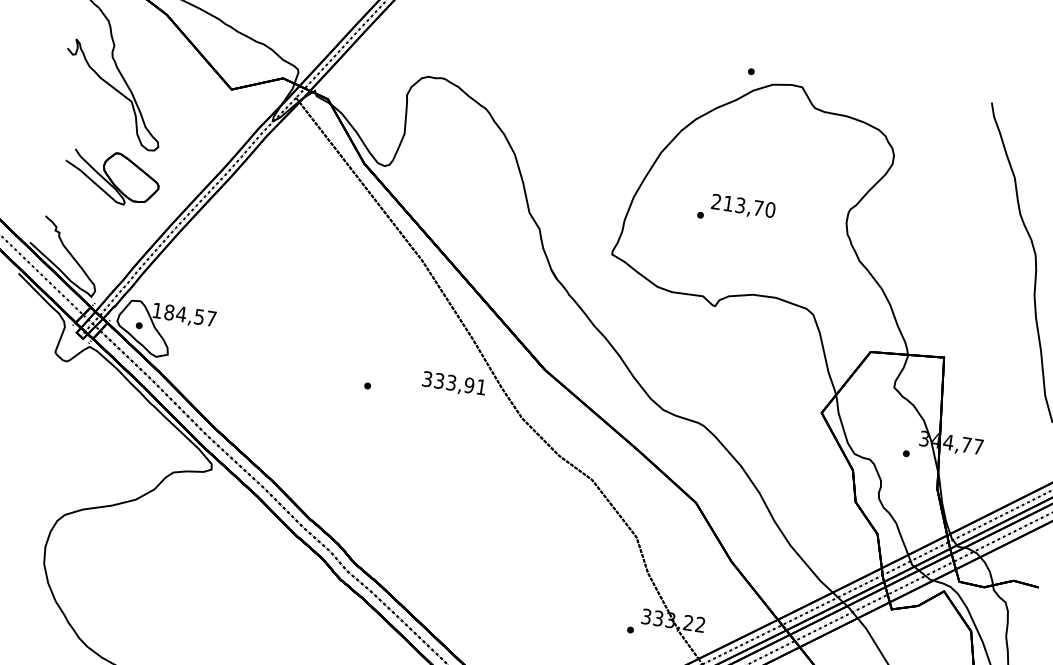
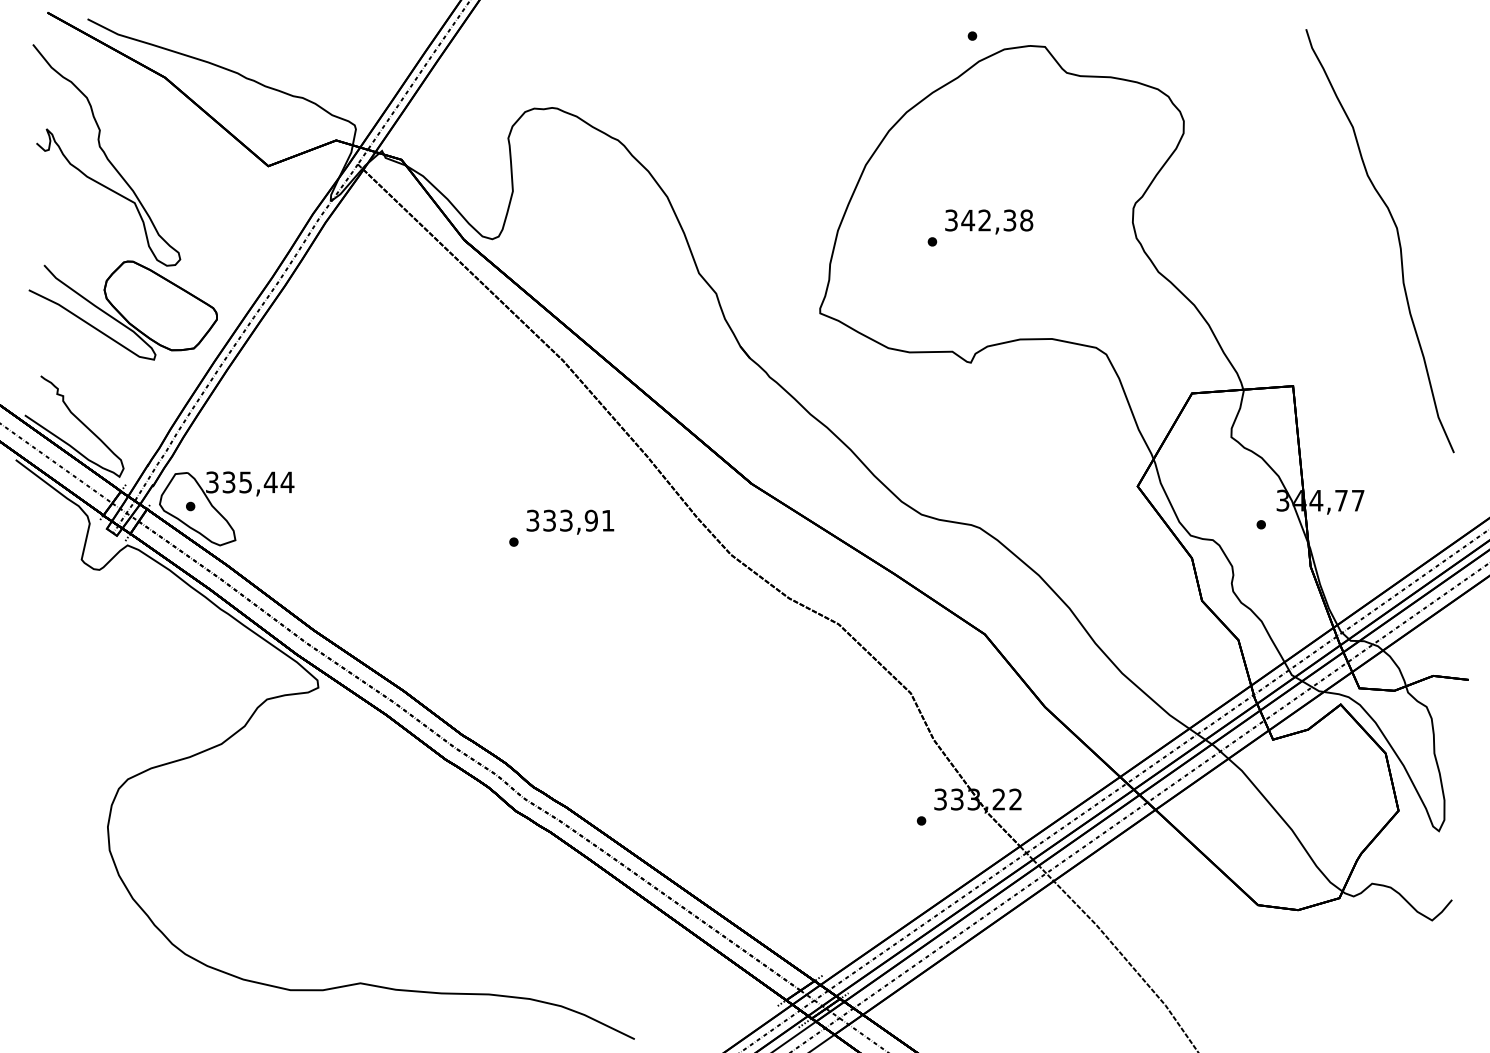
part: (111, 177) -> (122, 310), size x1.43
text: (743, 206) -> (989, 220), 213,70 -> 342,38
text: (184, 314) -> (250, 482), 184,57 -> 335,44
text: (454, 383) -> (570, 521), moved

